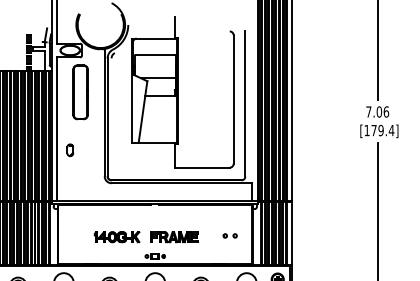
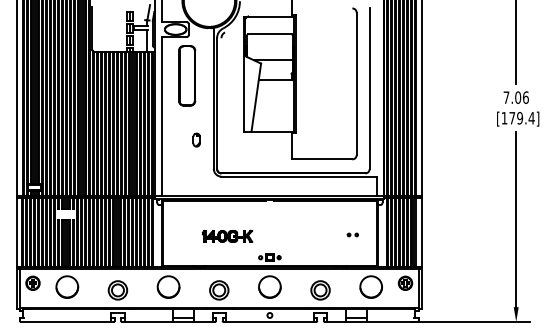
part: (70, 149) -> (196, 139), moved
part: (229, 235) -> (352, 234), size x0.7
part: (173, 237) -> (290, 236), removed

